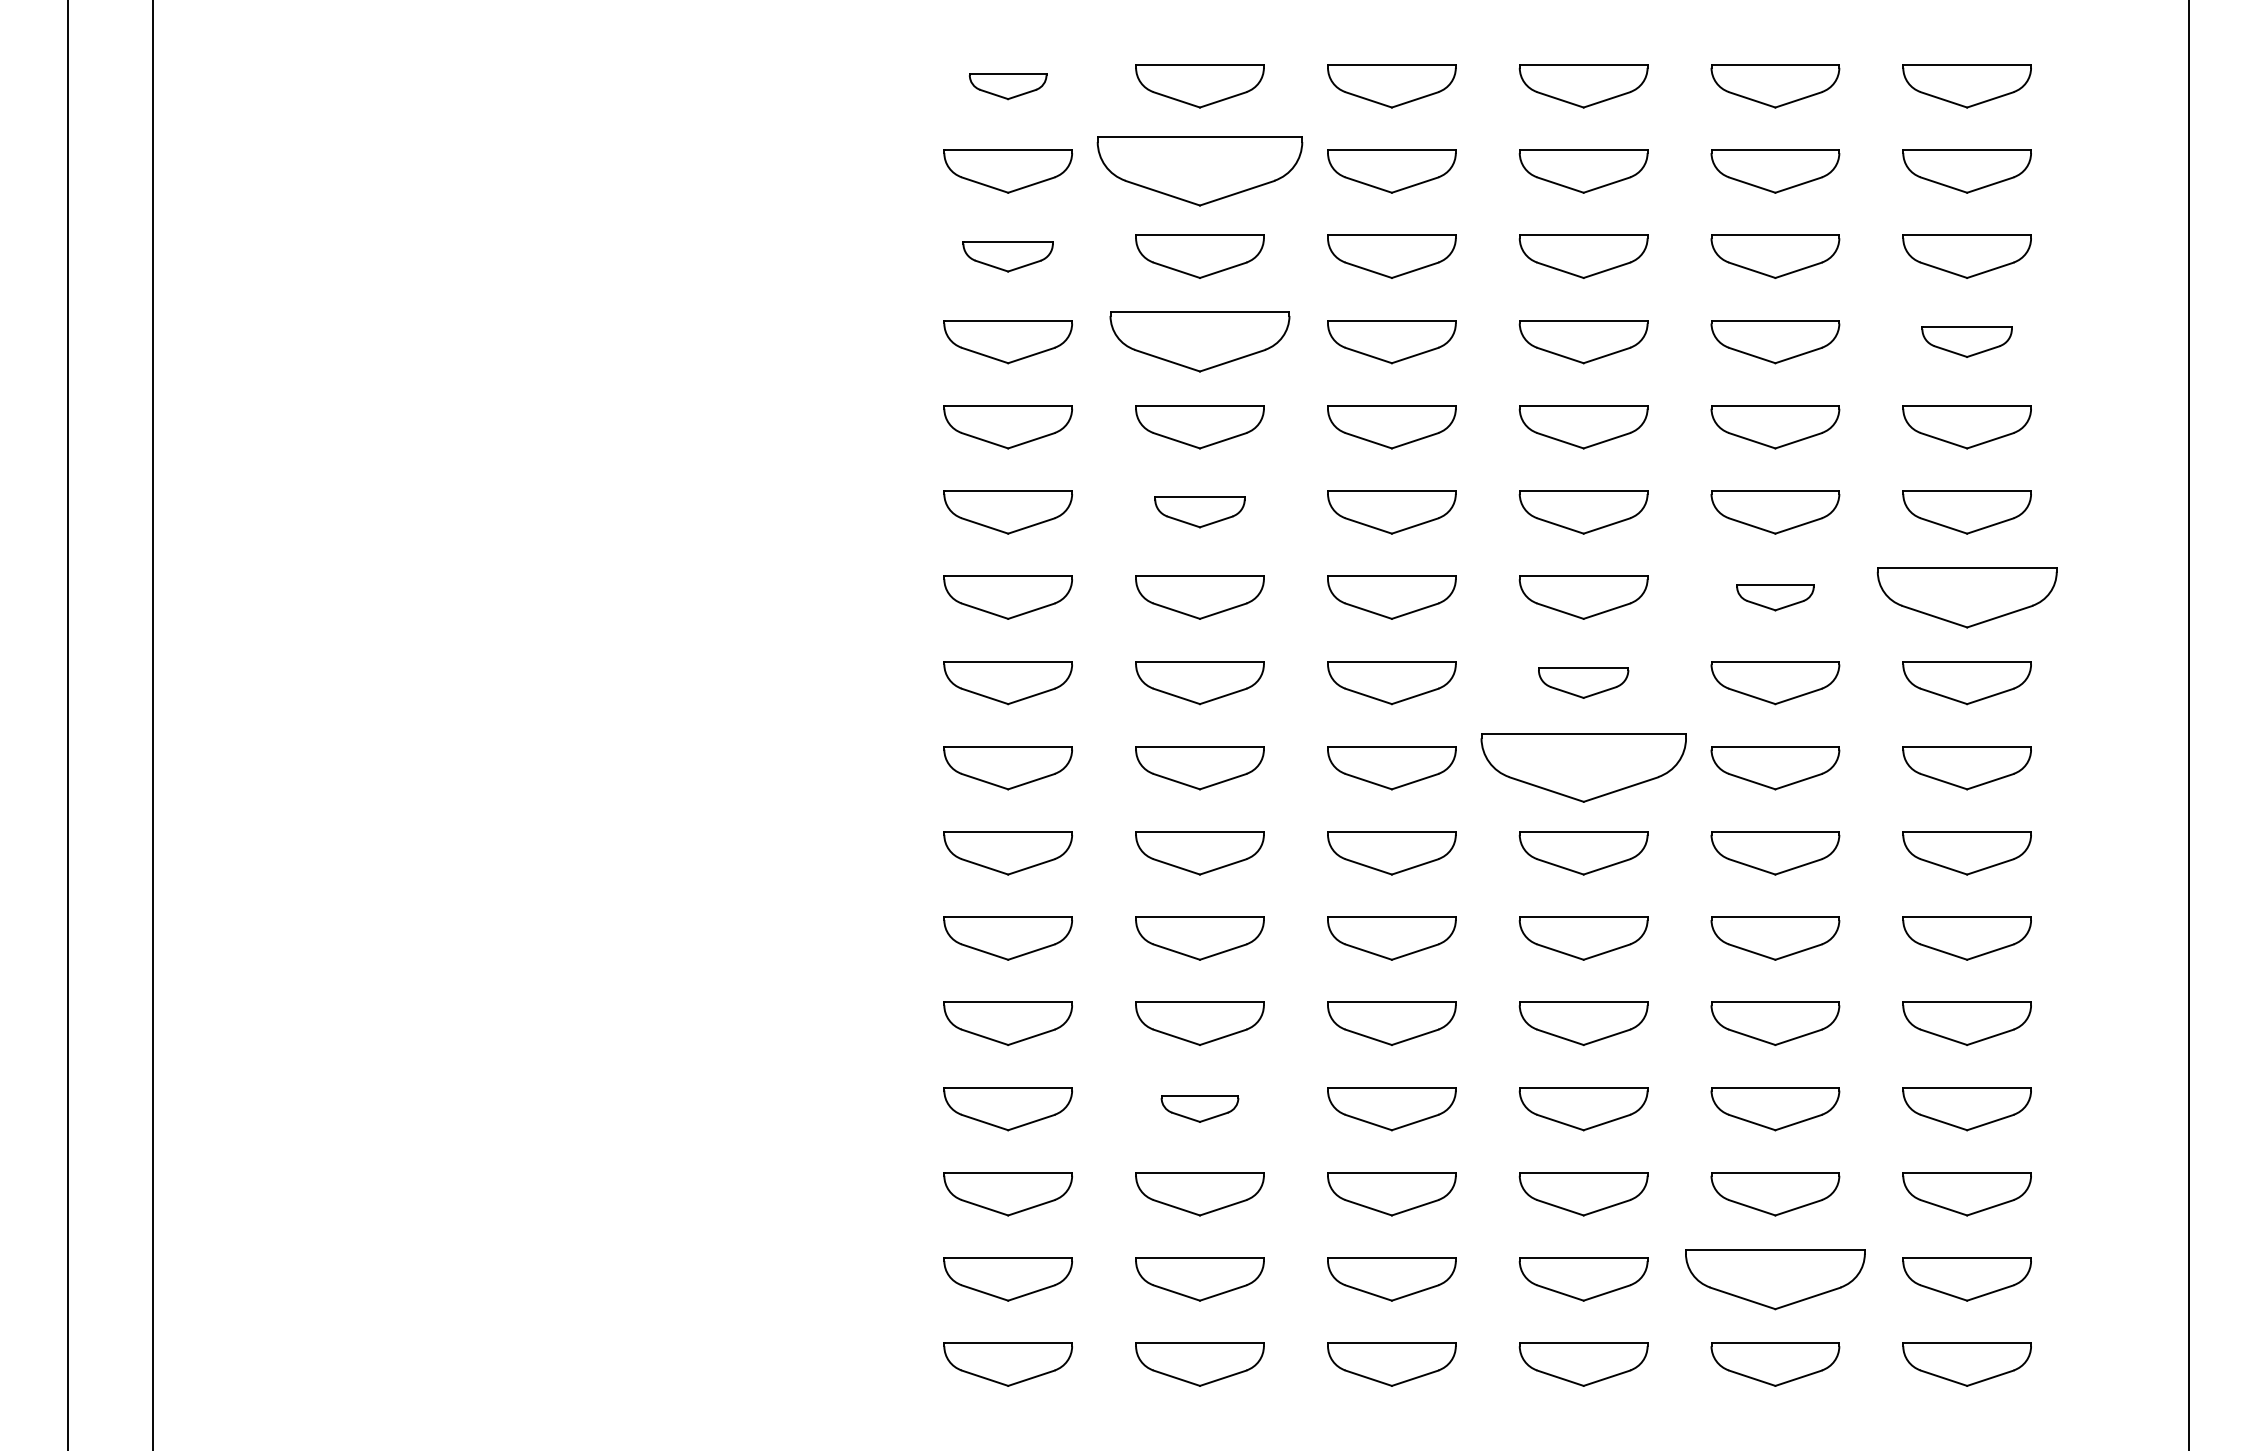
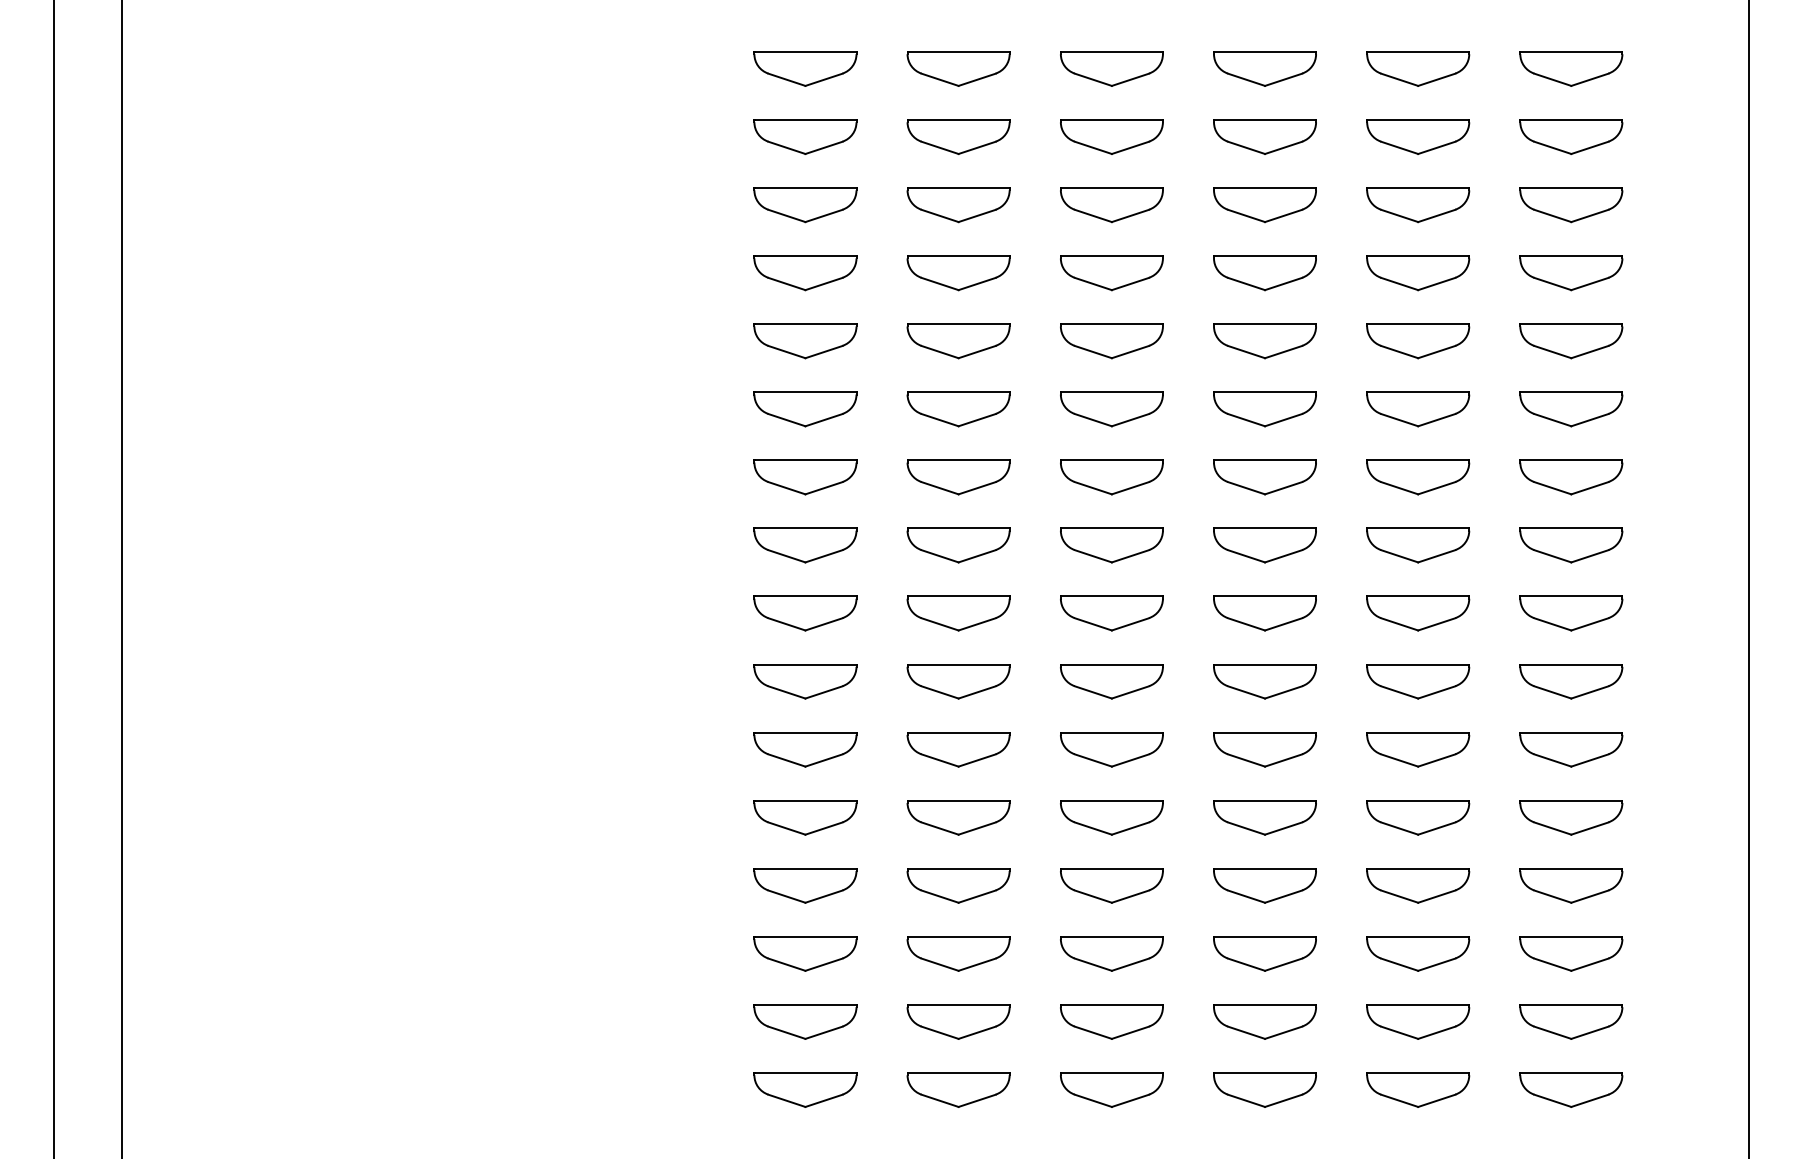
part: (1007, 86) -> (804, 69), size x1.67
part: (1199, 171) -> (958, 137), size x0.62
part: (1007, 256) -> (804, 204), size x1.43
part: (1199, 342) -> (958, 273), size x0.71
part: (1966, 342) -> (1570, 273), size x1.43
part: (1199, 512) -> (958, 409), size x1.43
part: (1775, 597) -> (1418, 477), size x1.67
part: (1966, 597) -> (1570, 477), size x0.71
part: (1583, 683) -> (1264, 545), size x1.43
part: (1583, 768) -> (1264, 613), size x0.62
part: (1199, 1109) -> (958, 886), size x1.67
part: (1775, 1279) -> (1418, 1021), size x0.71

